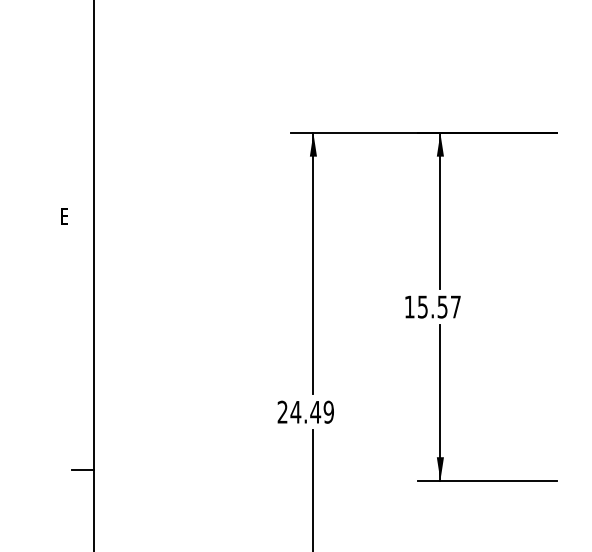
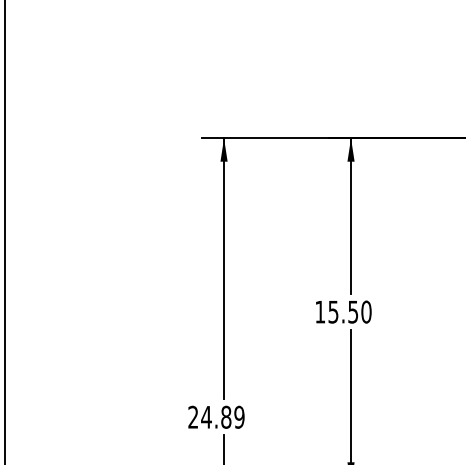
text: (455, 306) -> (366, 311), 15.57 -> 15.50
text: (315, 411) -> (226, 416), 24.49 -> 24.89

